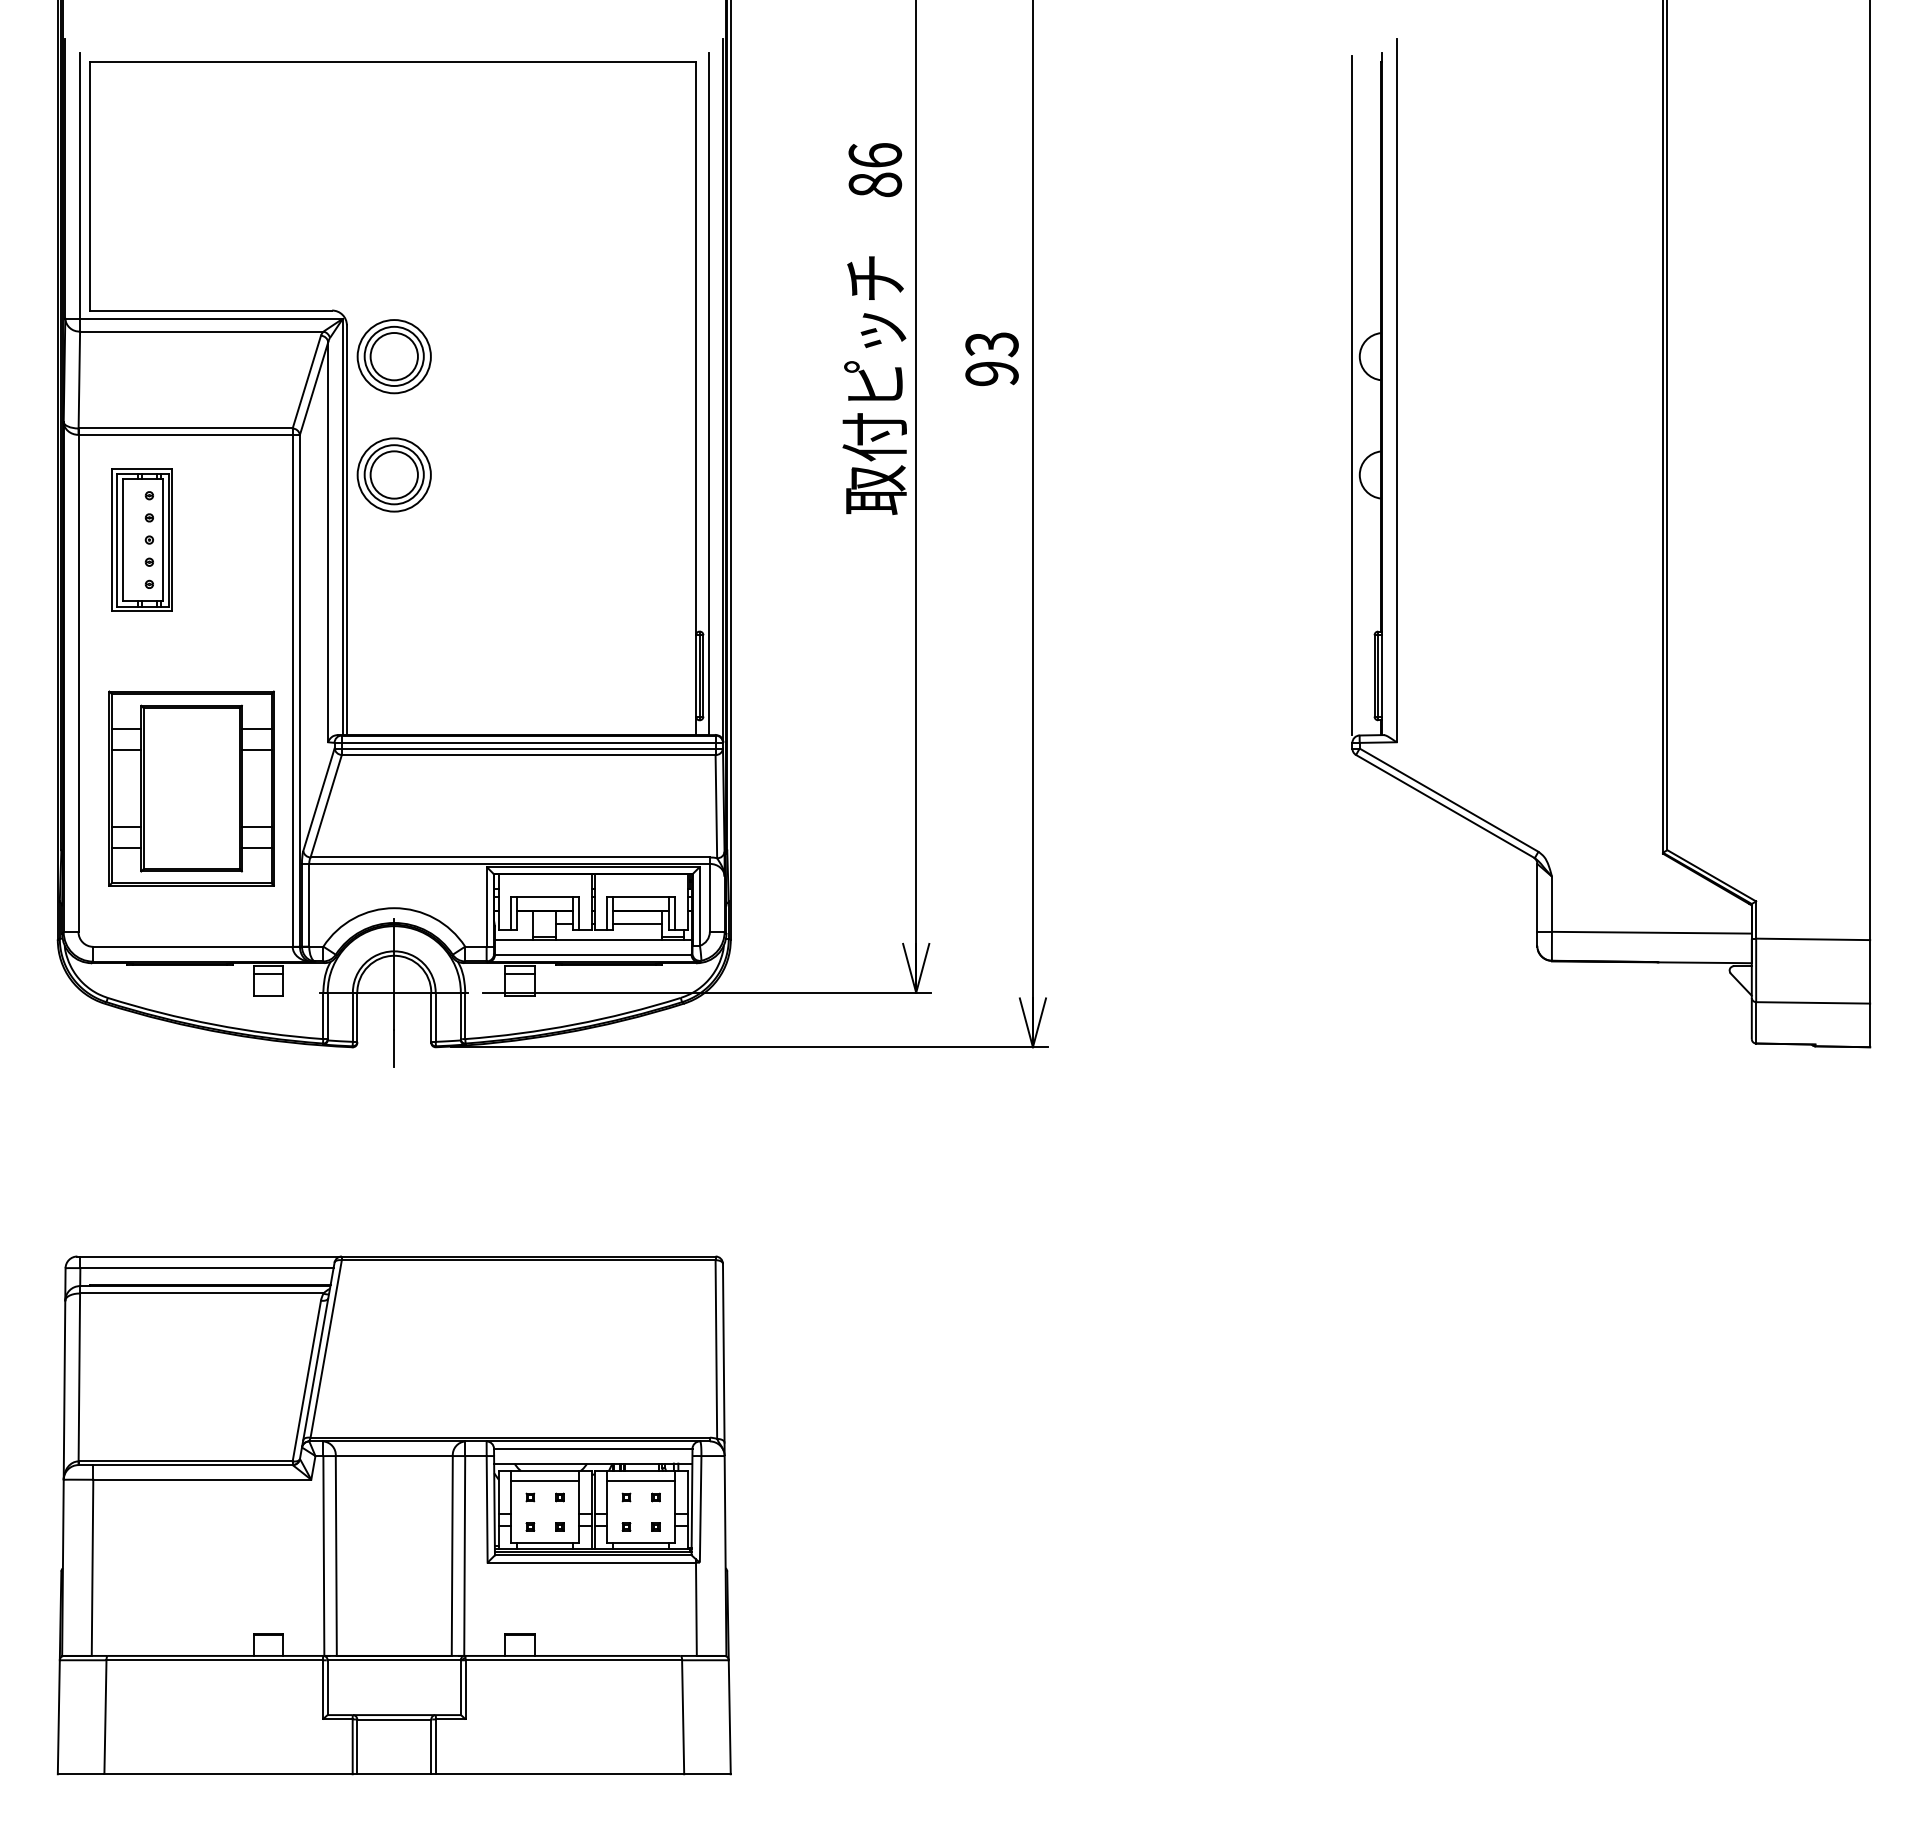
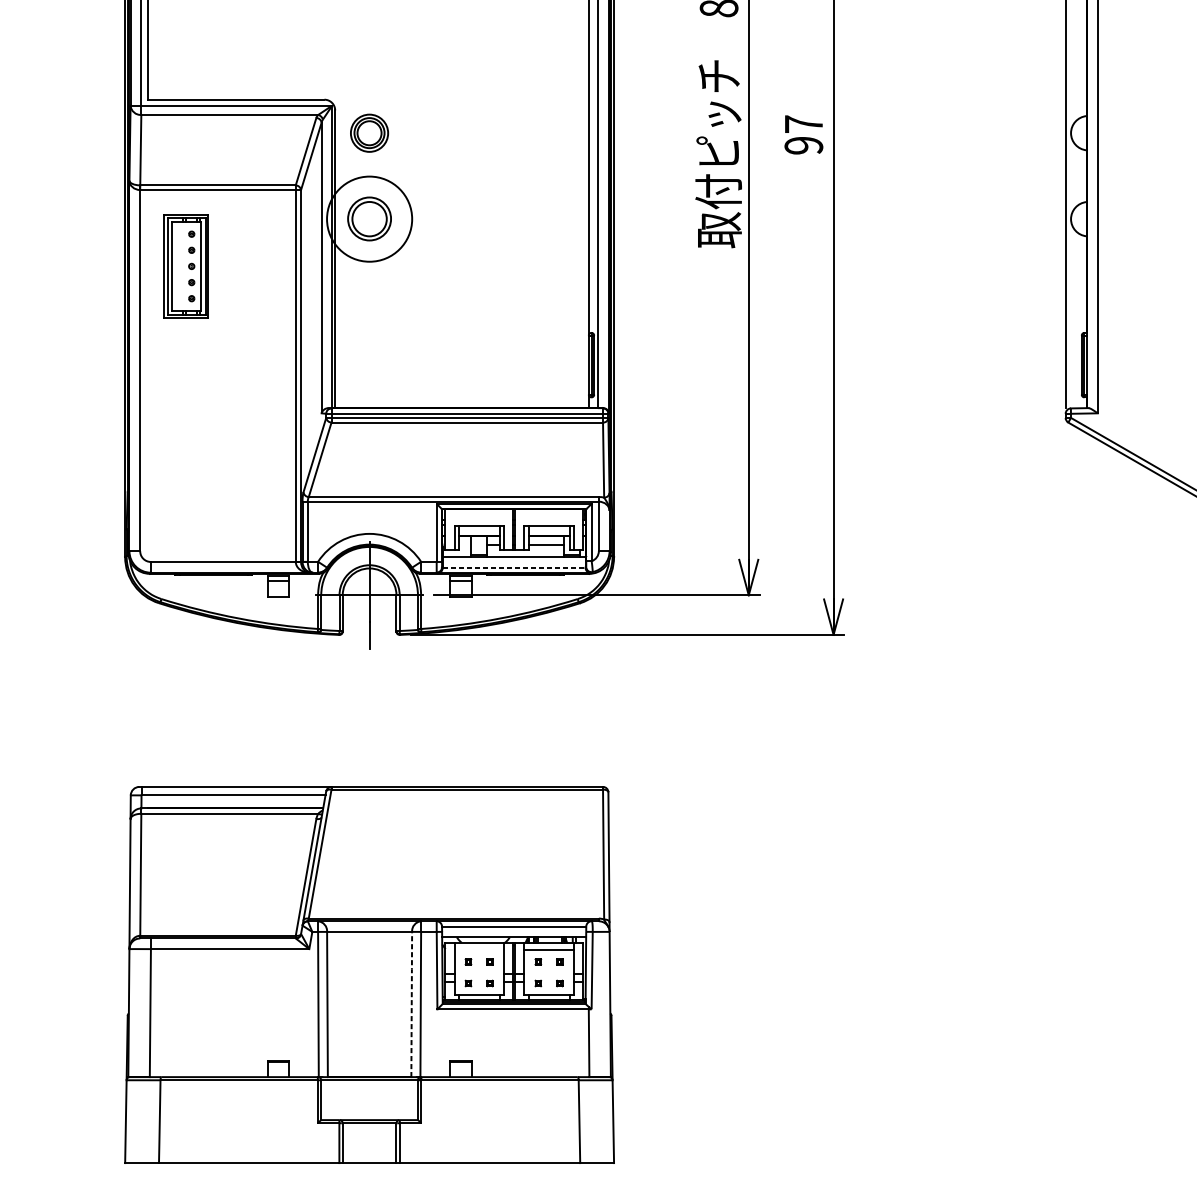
text: (991, 344) -> (803, 124), 93 -> 97
part: (393, 356) -> (369, 133), size x0.7
circle: (393, 474) -> (369, 218), size x1.6
part: (191, 788) -> (222, 446), removed
line: (593, 954) -> (514, 567), solid -> dashed
line: (545, 1481) -> (479, 950), removed
line: (452, 1555) -> (411, 1004), solid -> dashed

